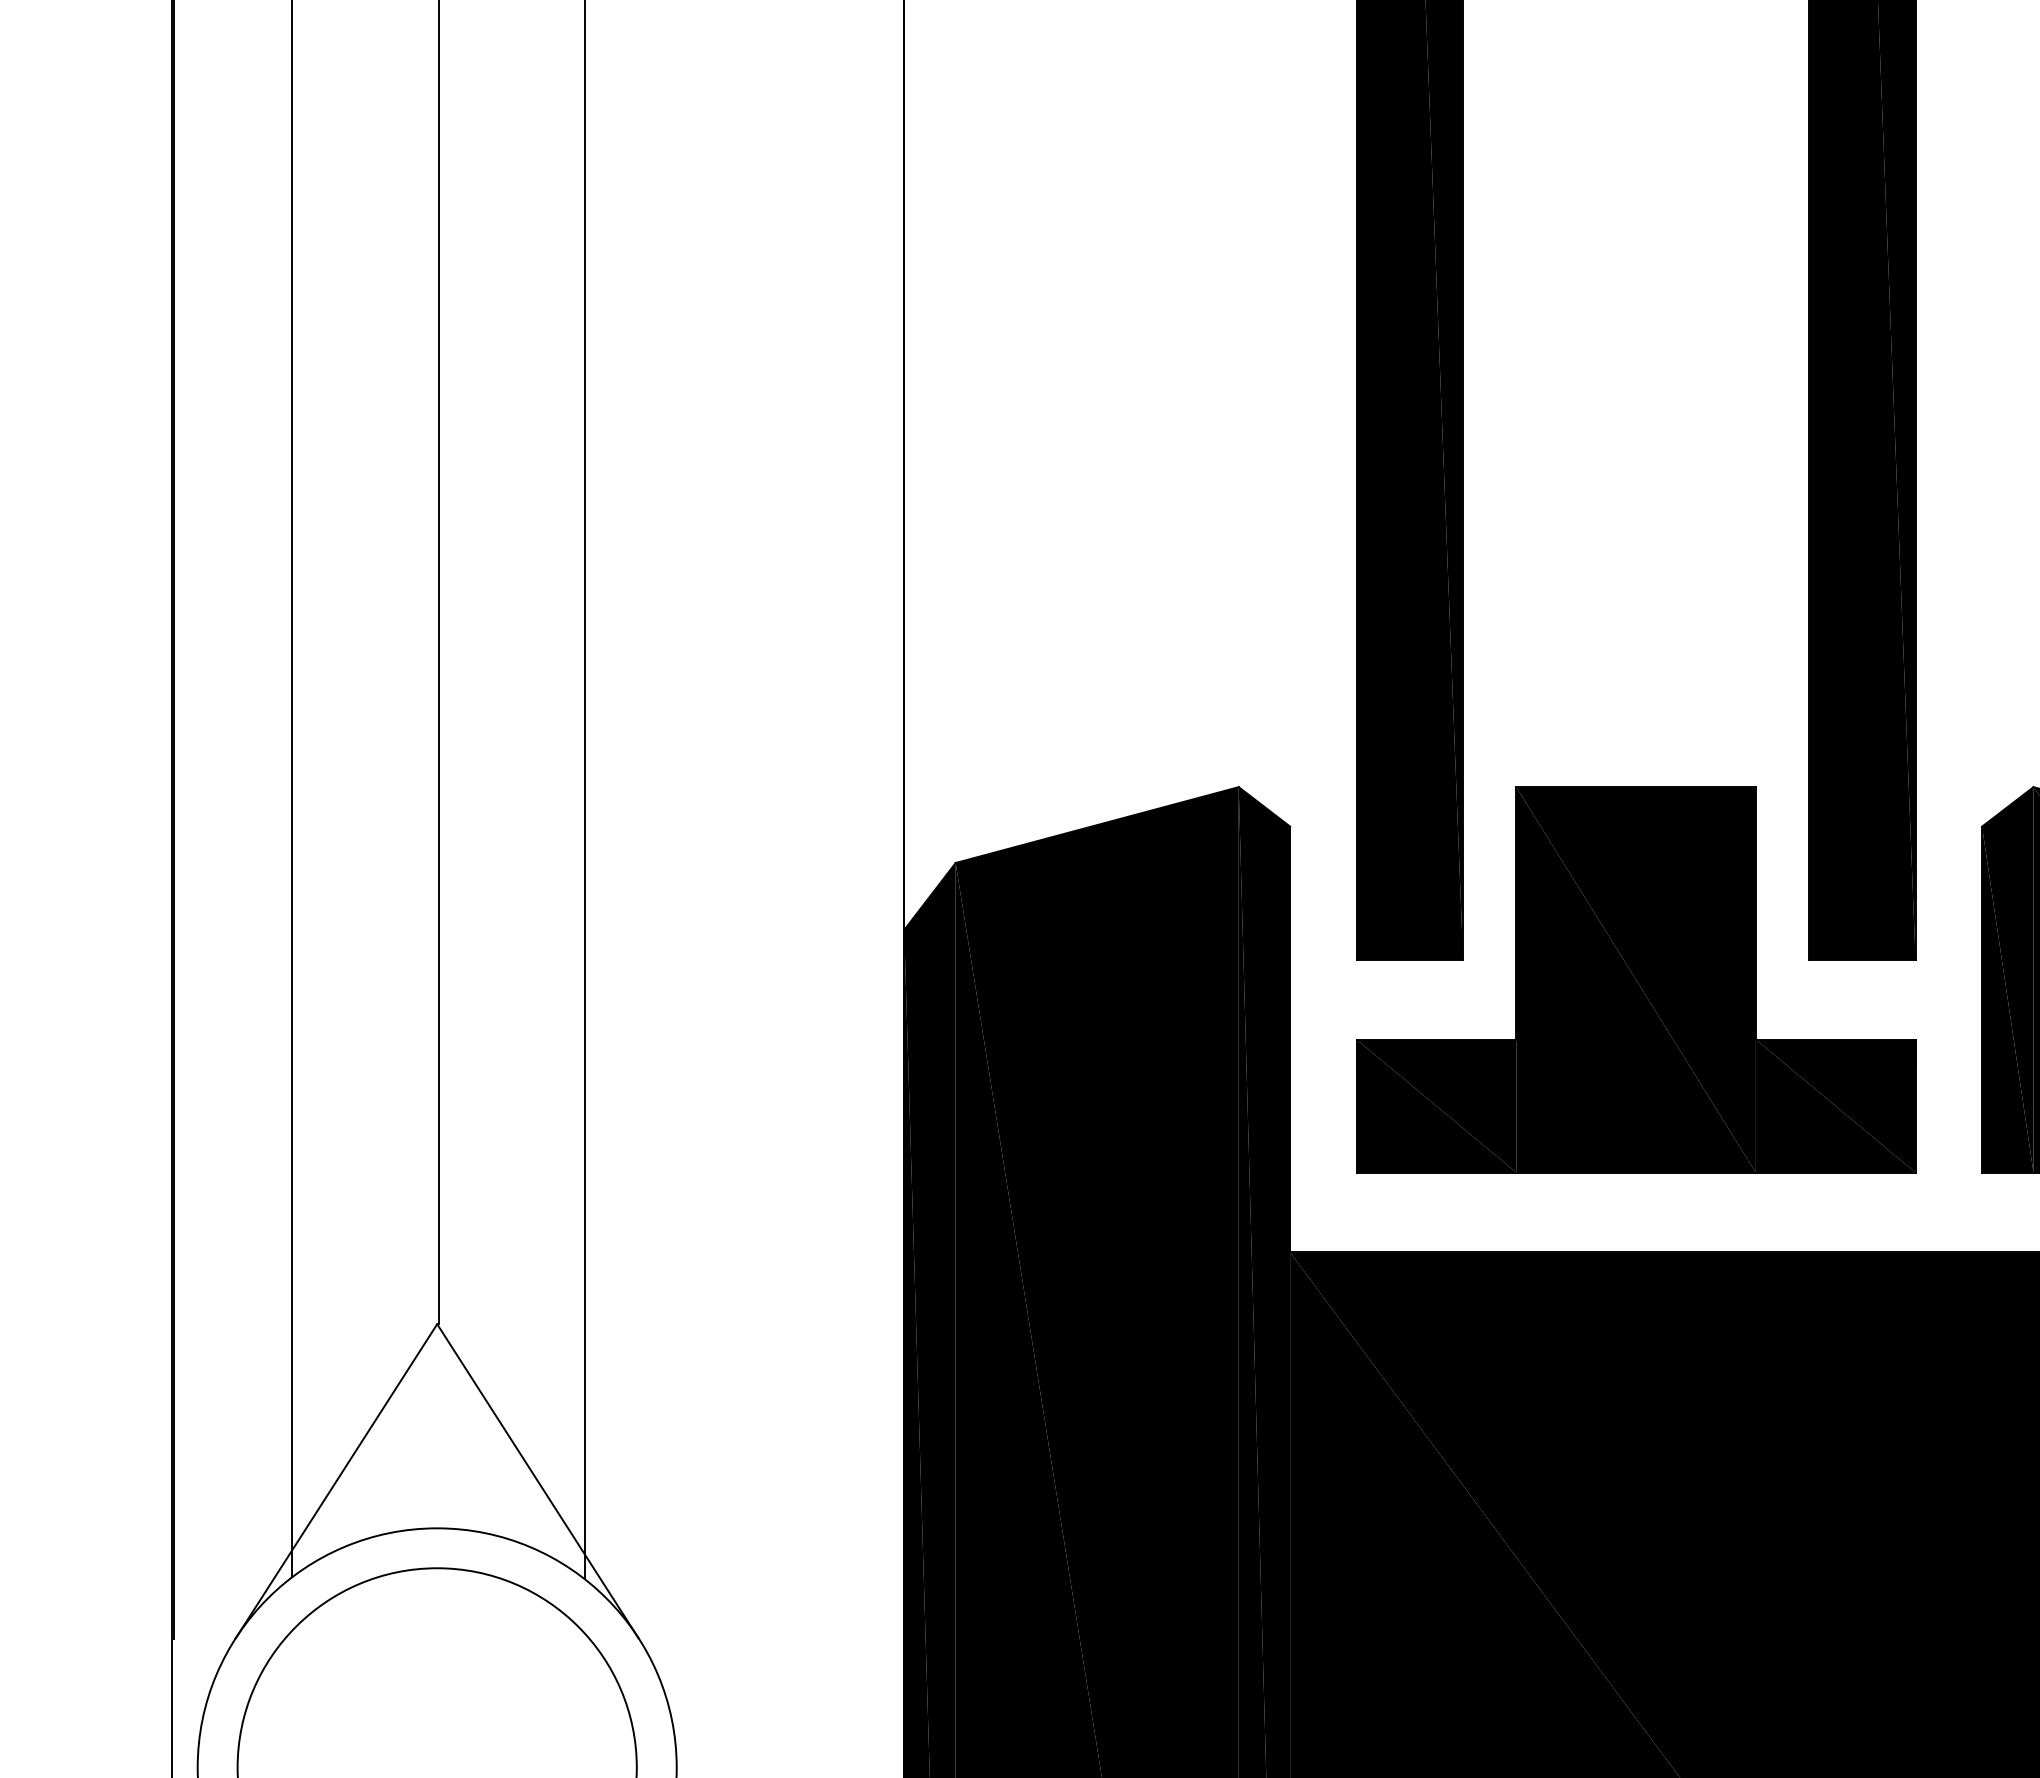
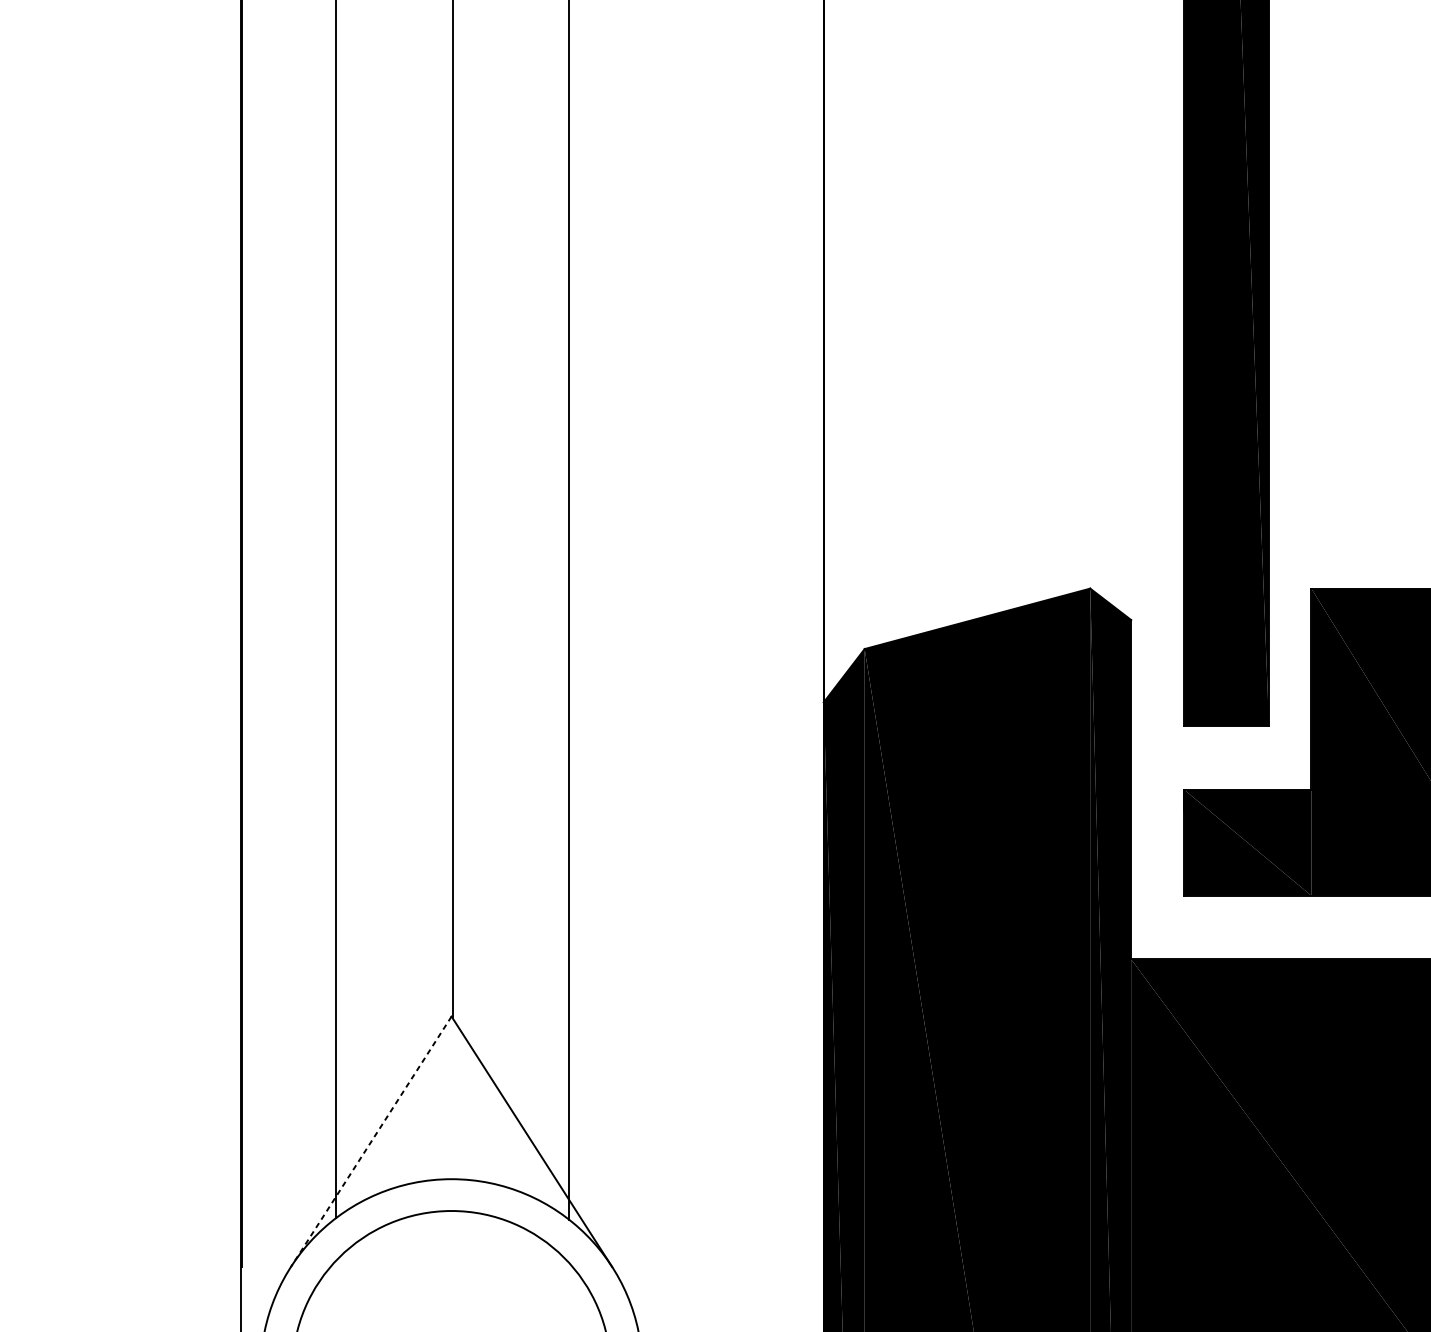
line: (336, 1481) -> (371, 1141), solid -> dashed

